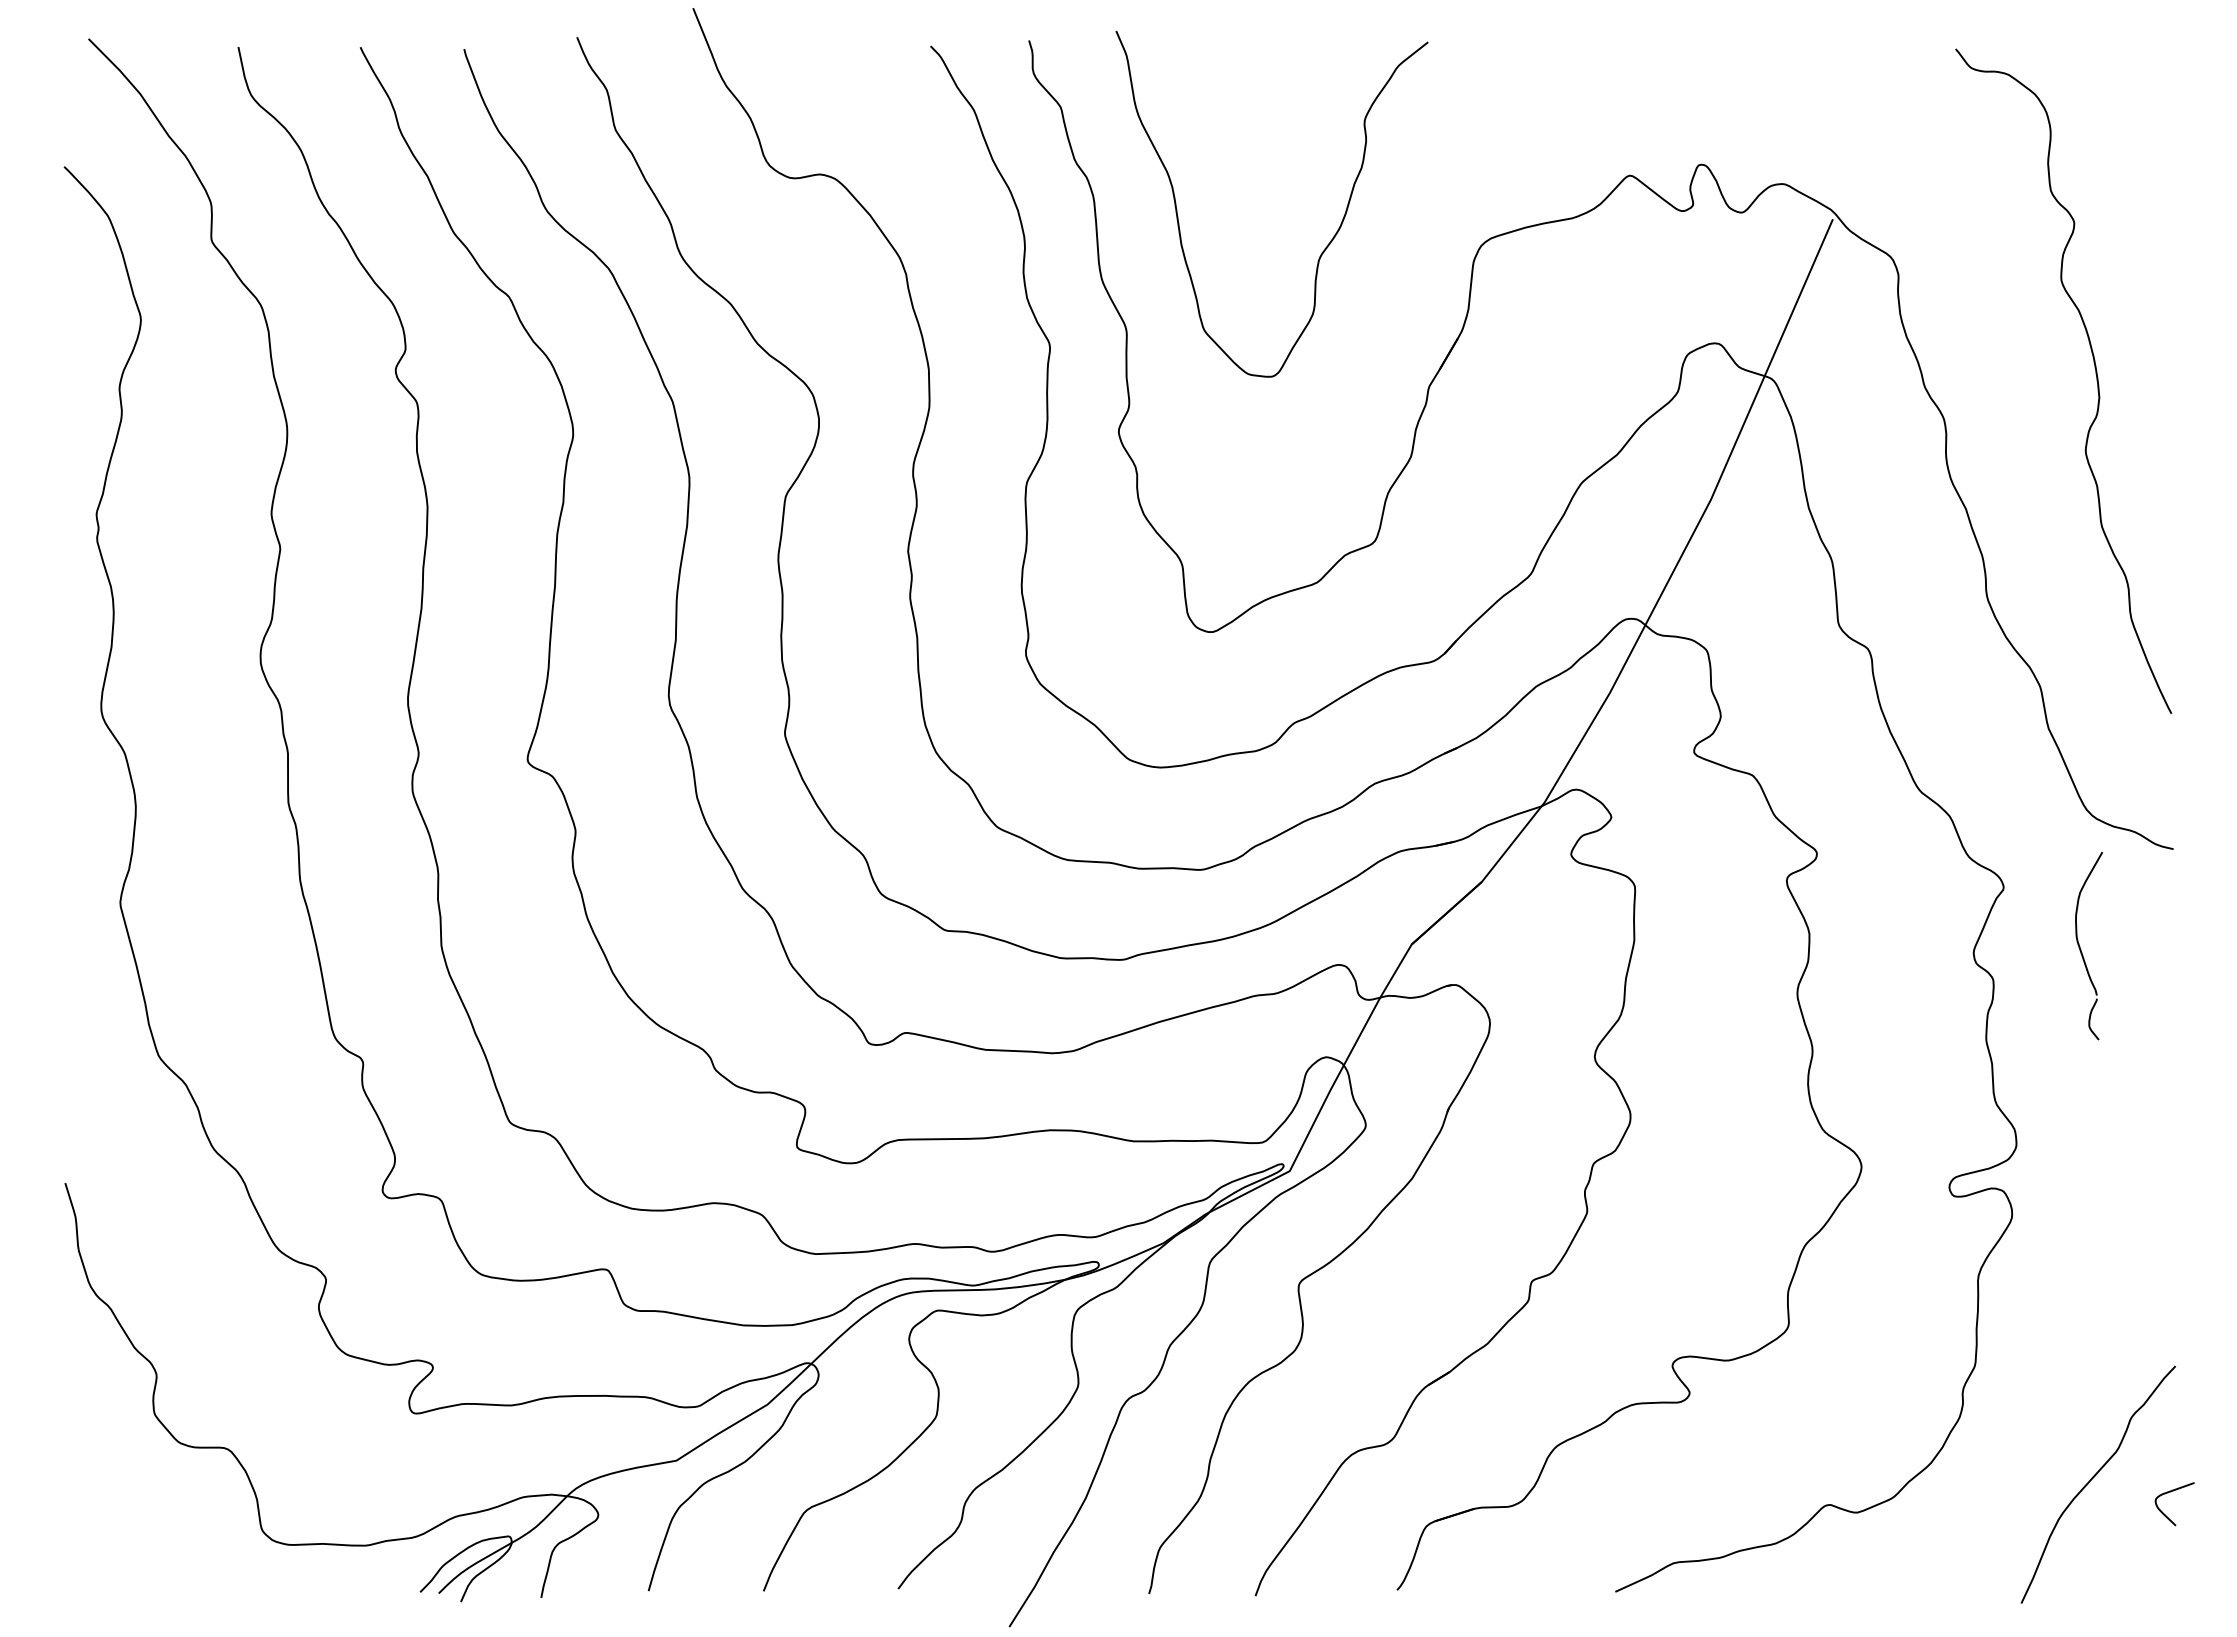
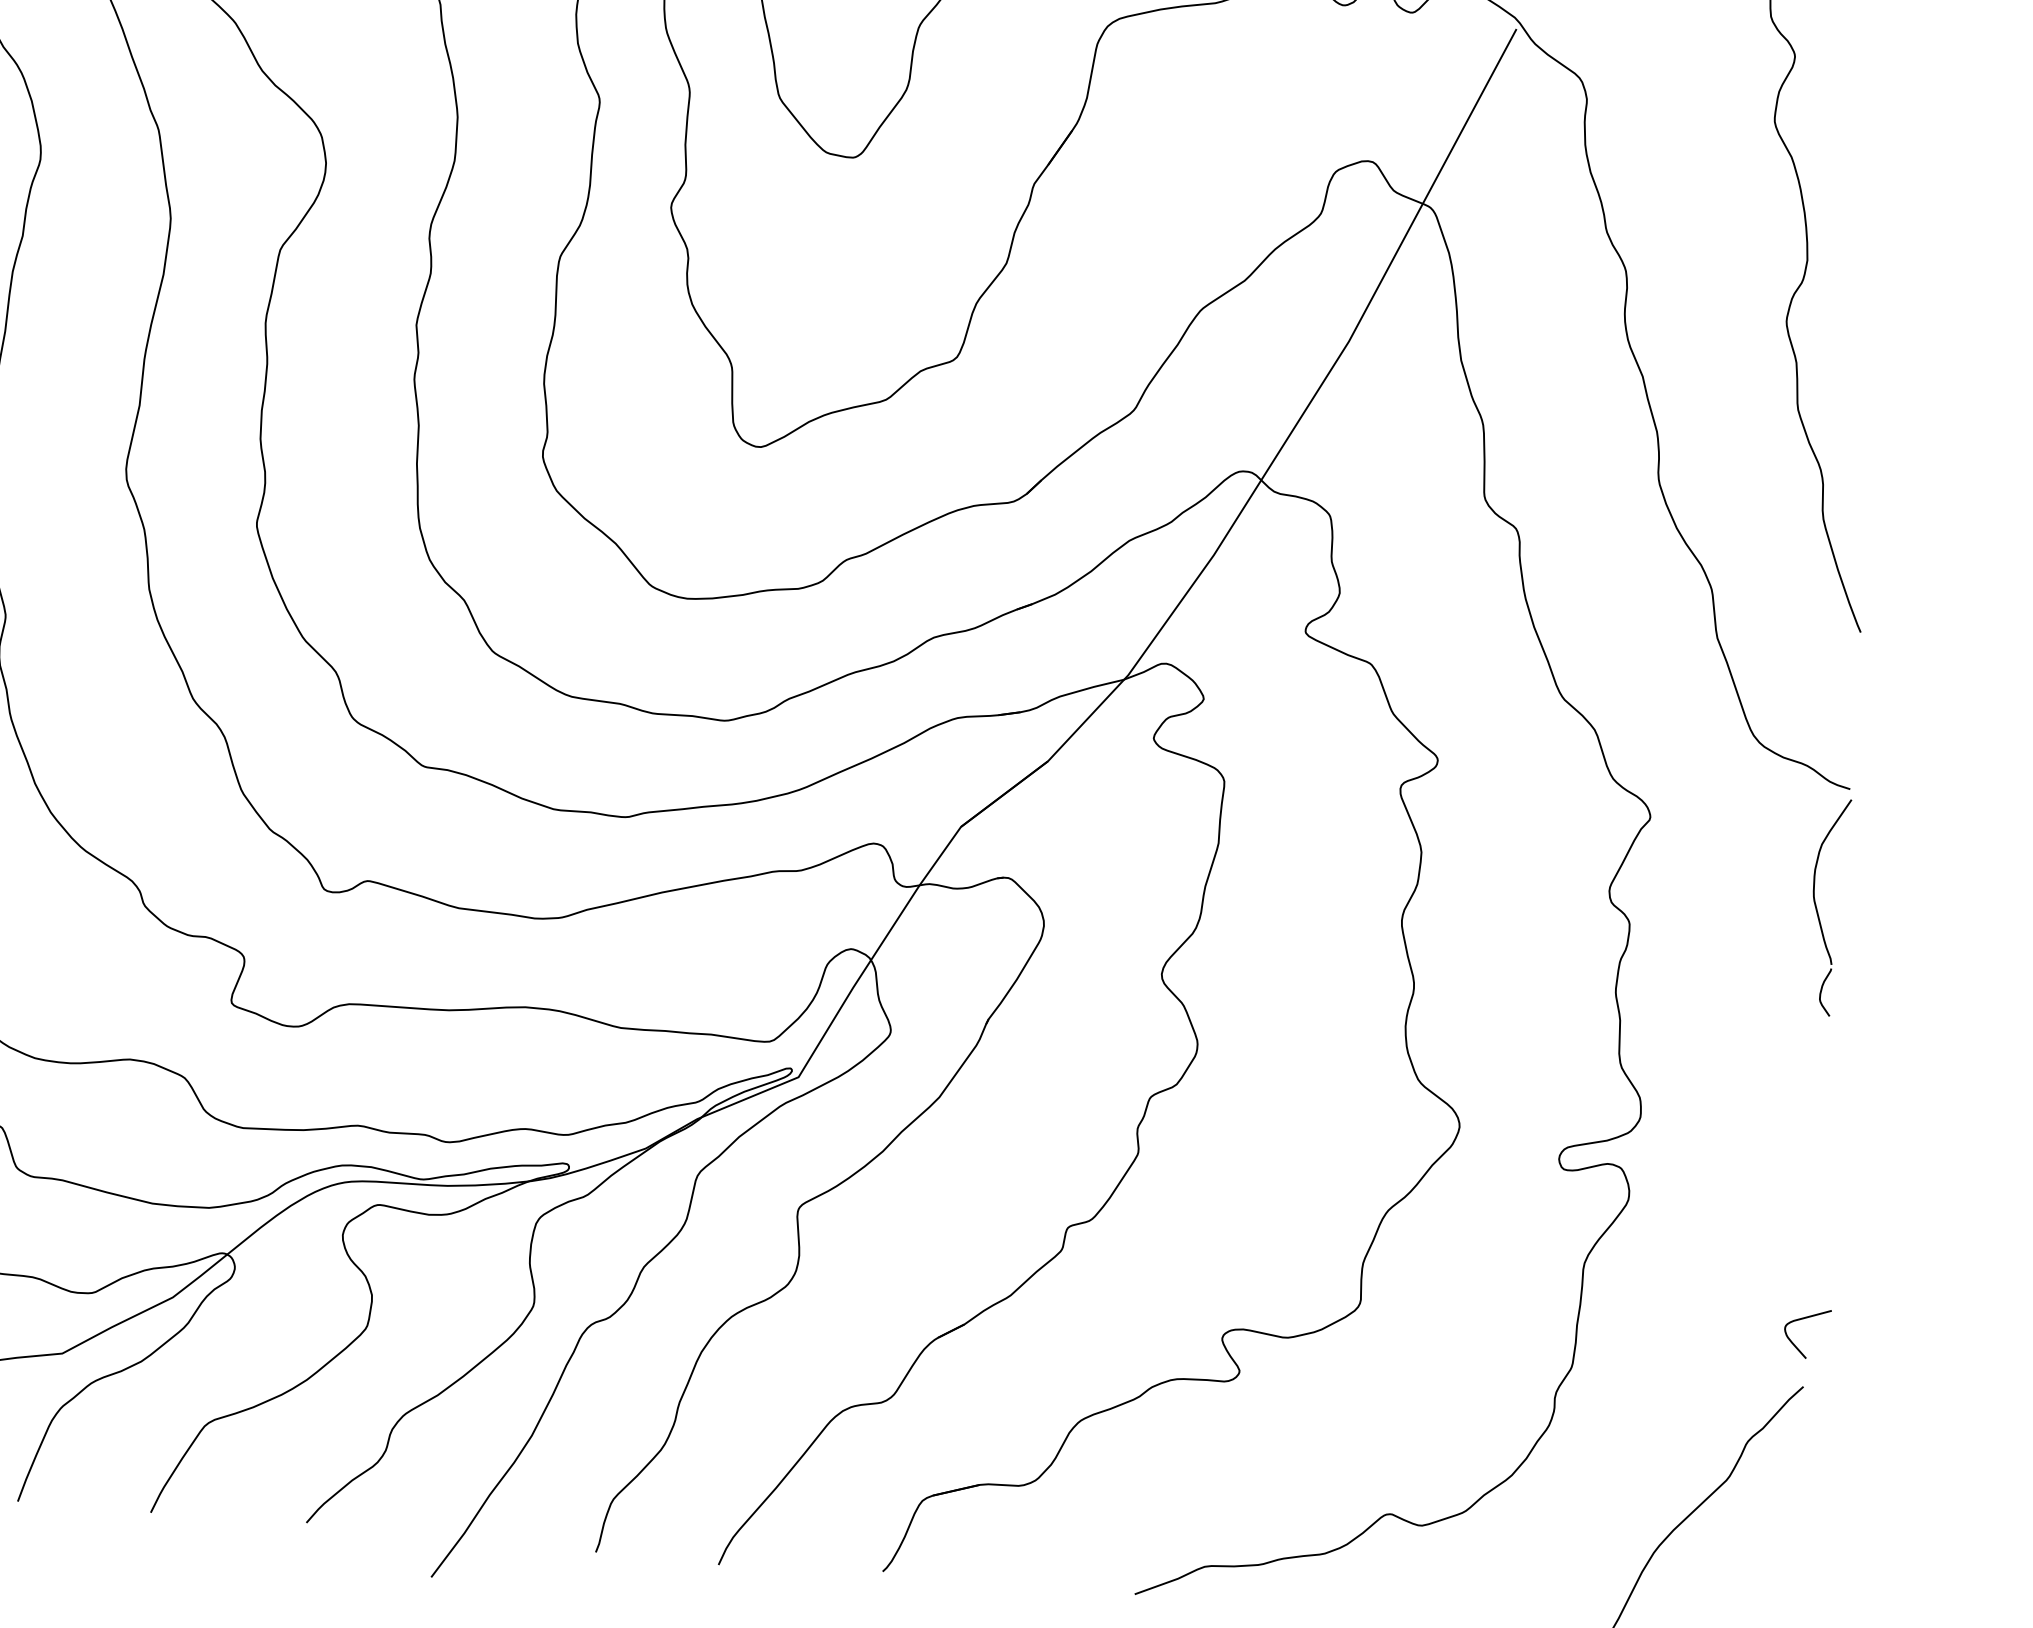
part: (2081, 949) -> (1818, 910), moved
curve: (2168, 1493) -> (1800, 1320), moved

